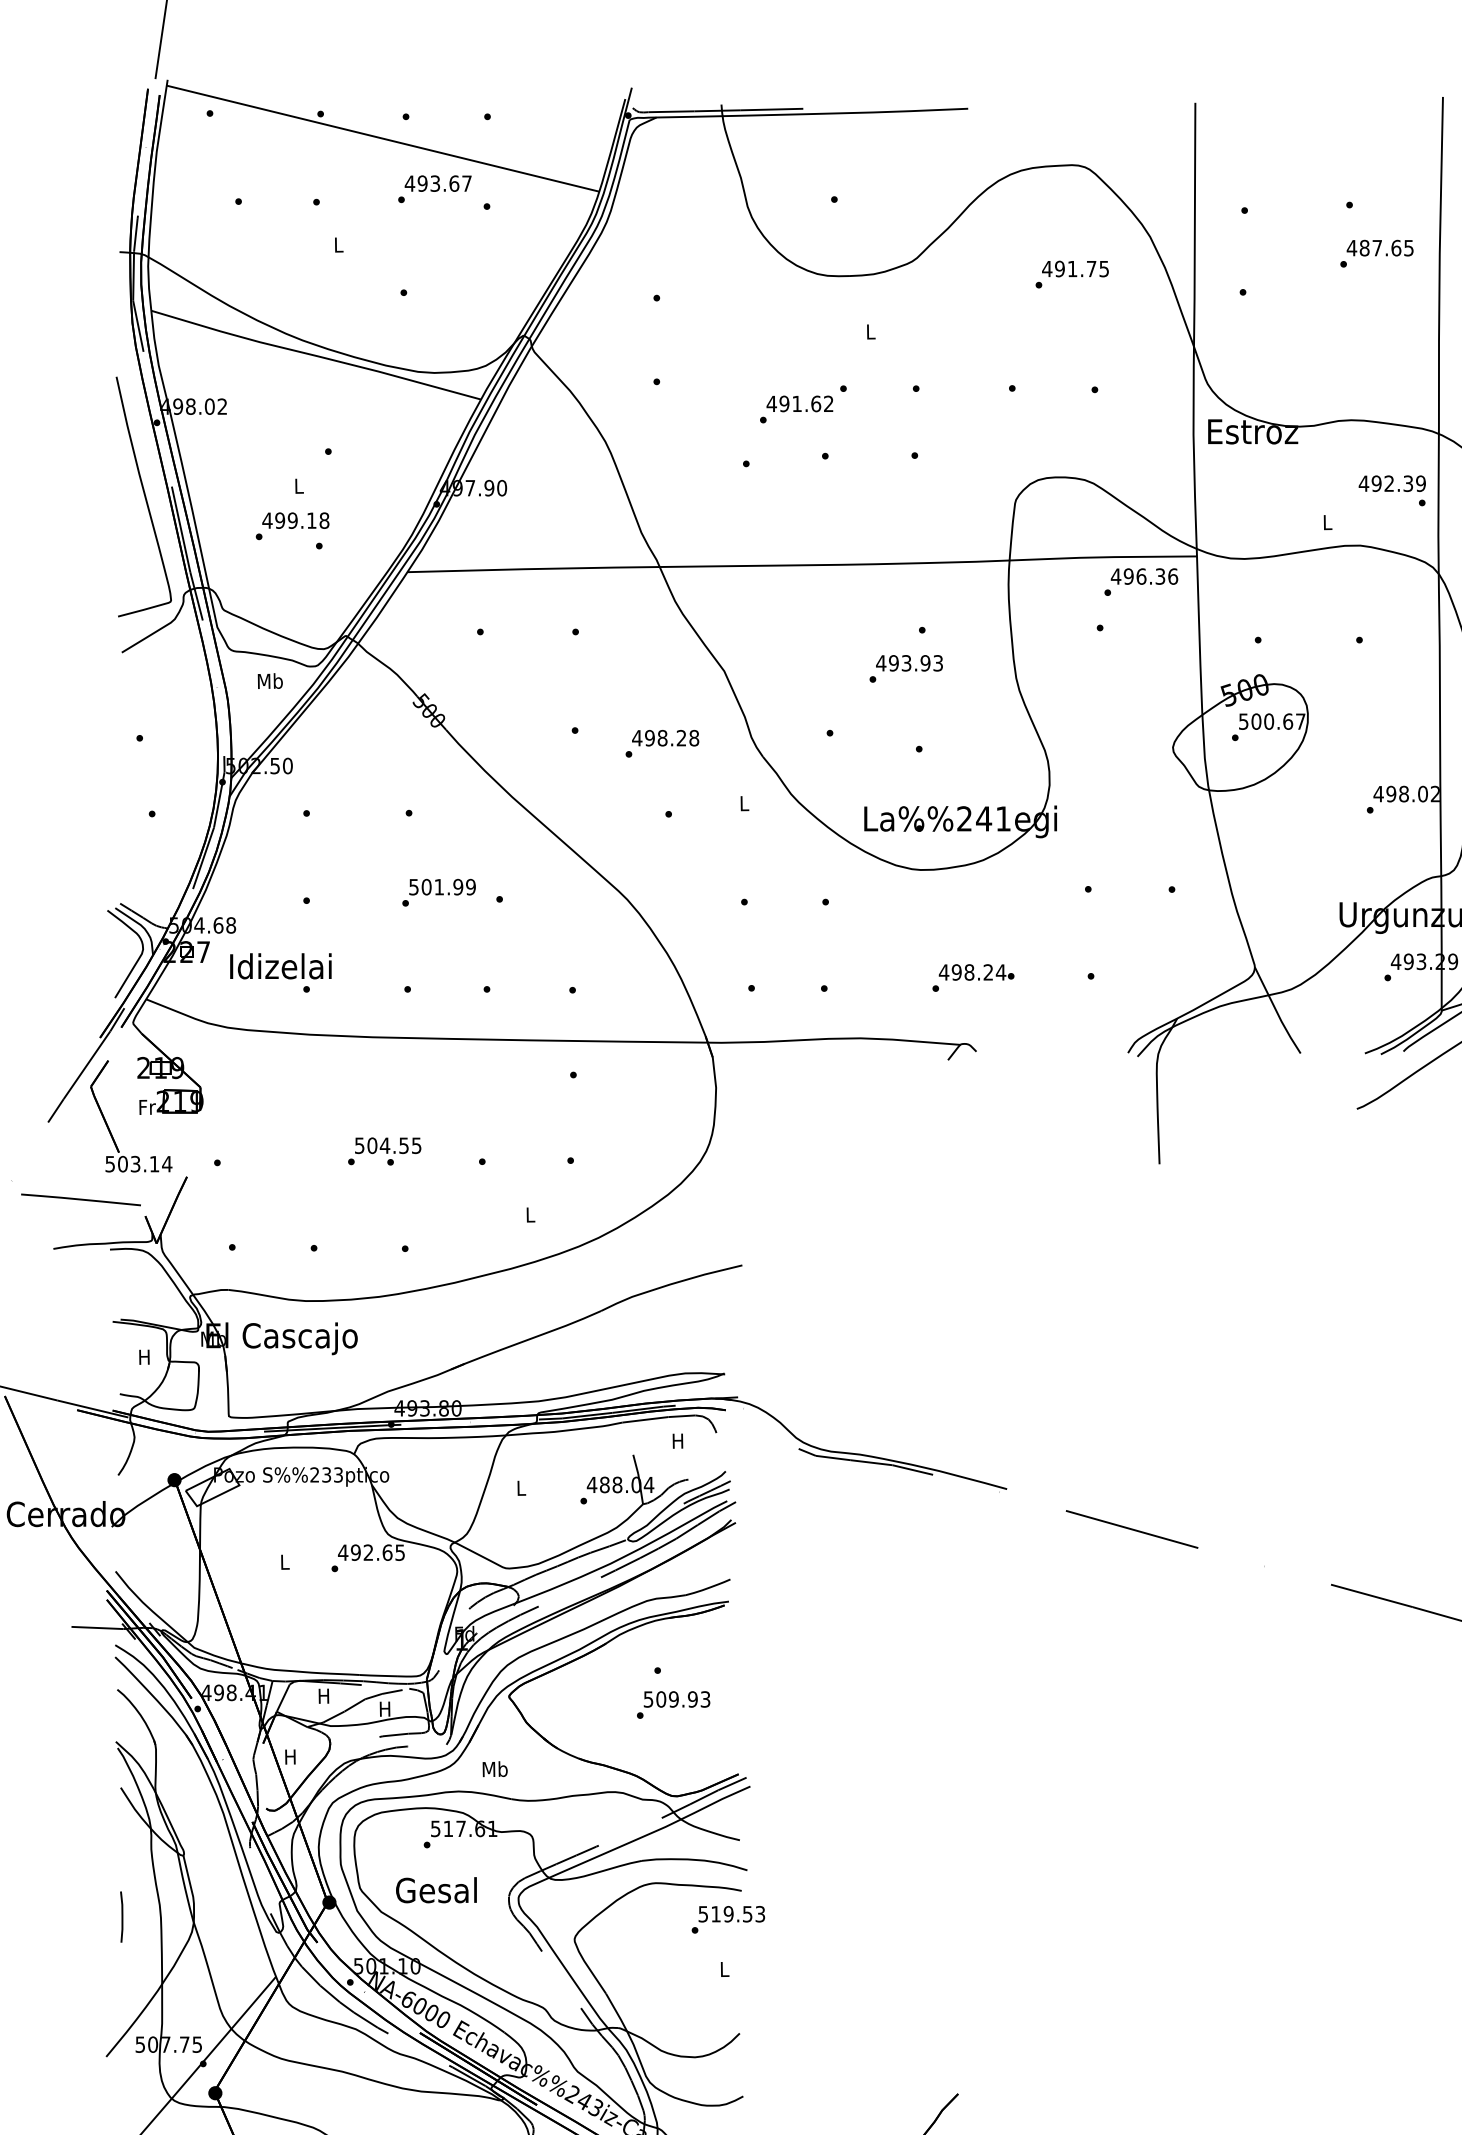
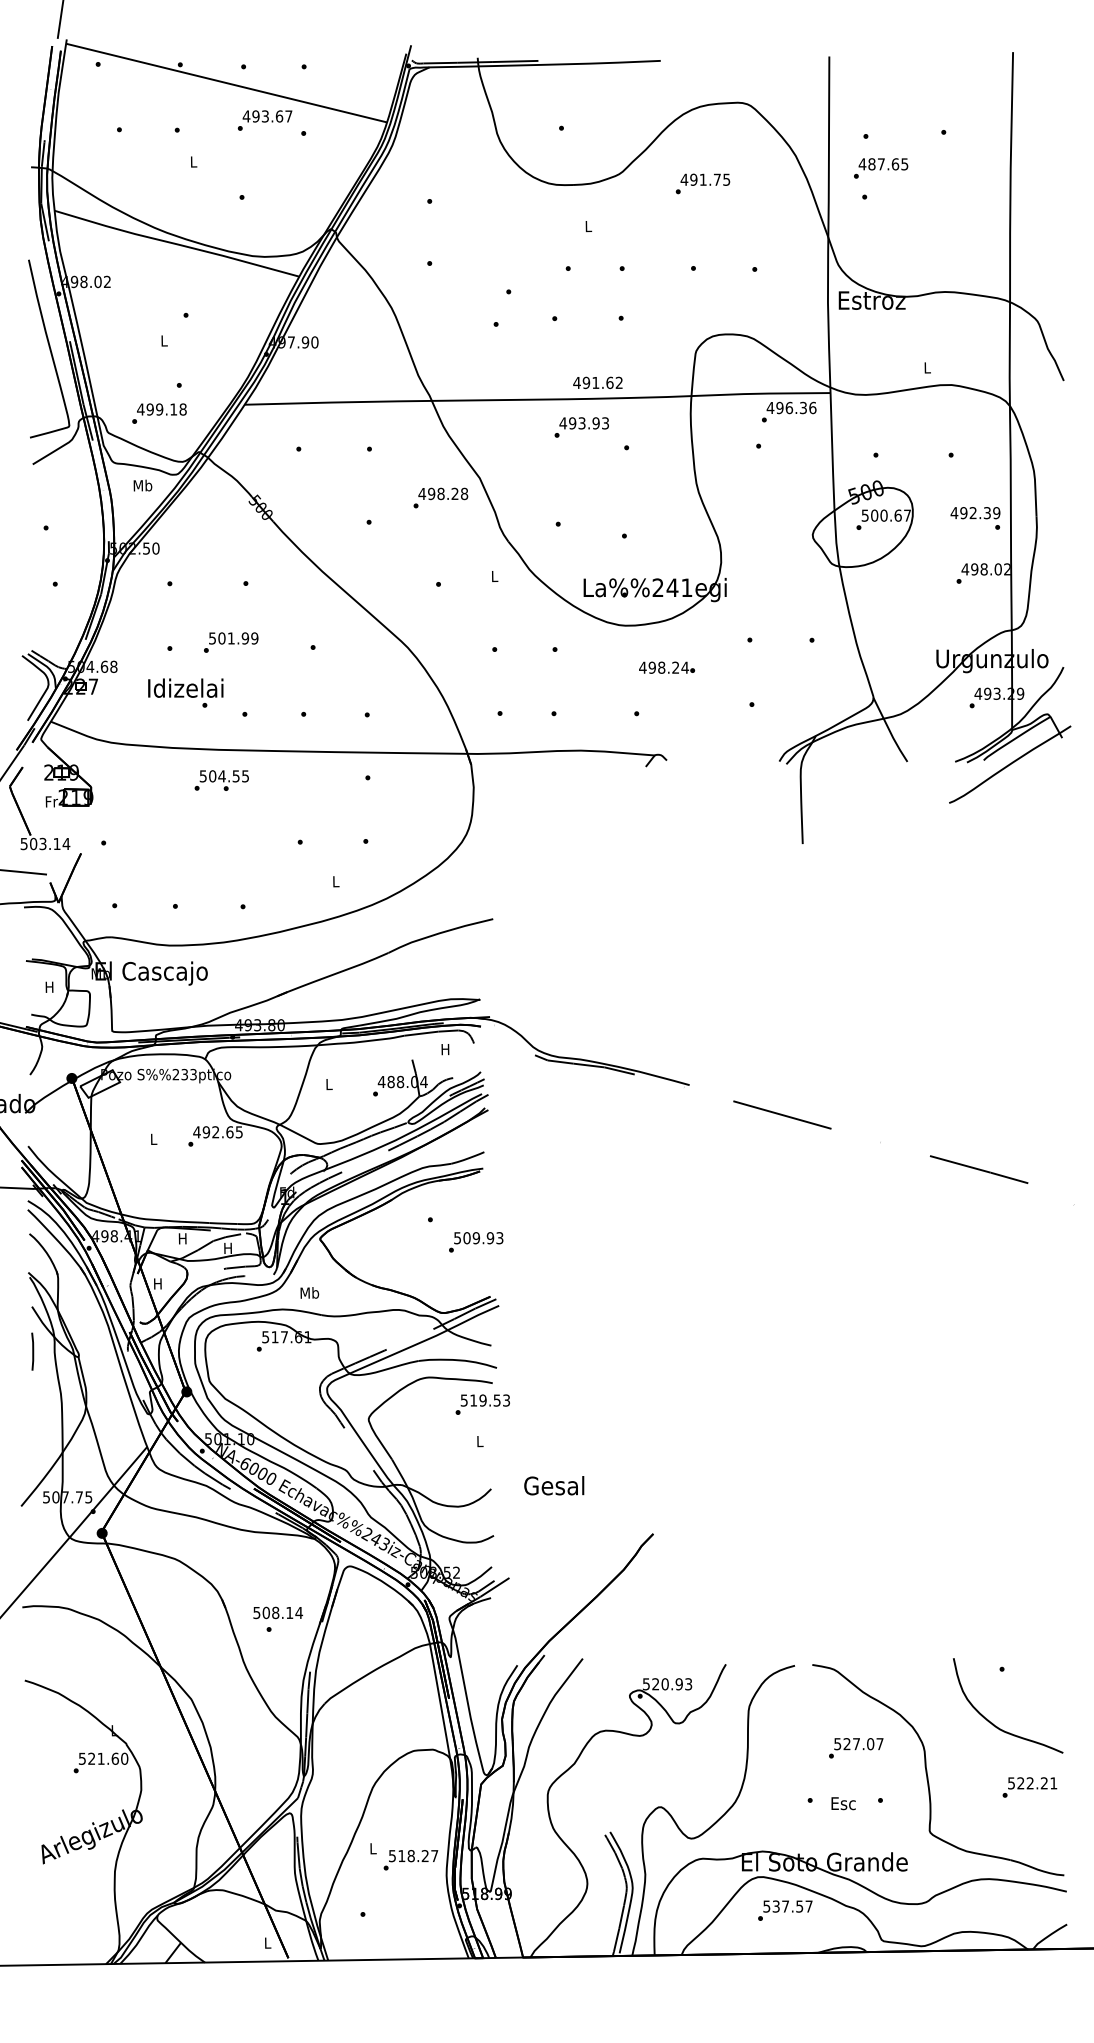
text: (1377, 253) -> (881, 168), moved
text: (1071, 274) -> (702, 183), moved
text: (799, 403) -> (597, 382), moved
text: (1392, 490) -> (975, 518), moved
text: (292, 526) -> (159, 413), moved
text: (905, 668) -> (581, 427), moved
text: (661, 743) -> (440, 497), moved
text: (439, 892) -> (231, 642), moved
text: (280, 972) -> (185, 692), moved
text: (977, 972) -> (667, 667), moved
text: (384, 1151) -> (221, 780), moved
text: (674, 1705) -> (476, 1242), moved
text: (436, 1889) -> (554, 1485), moved
line: (121, 1916) -> (32, 1351), moved

